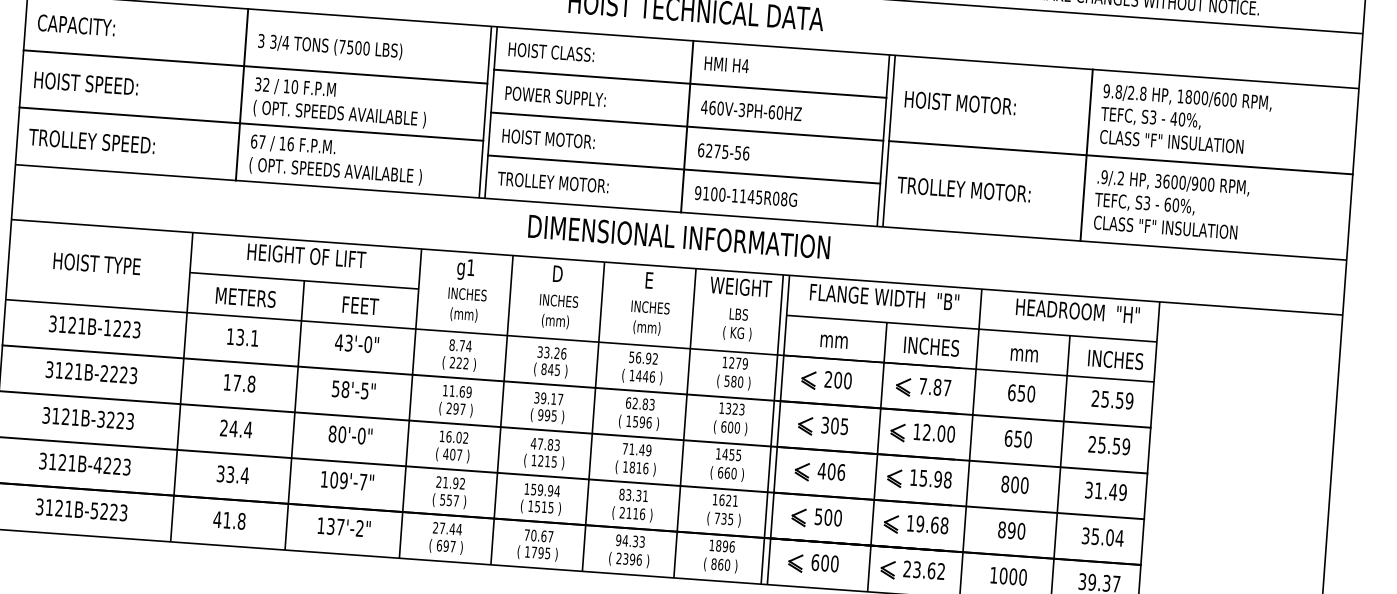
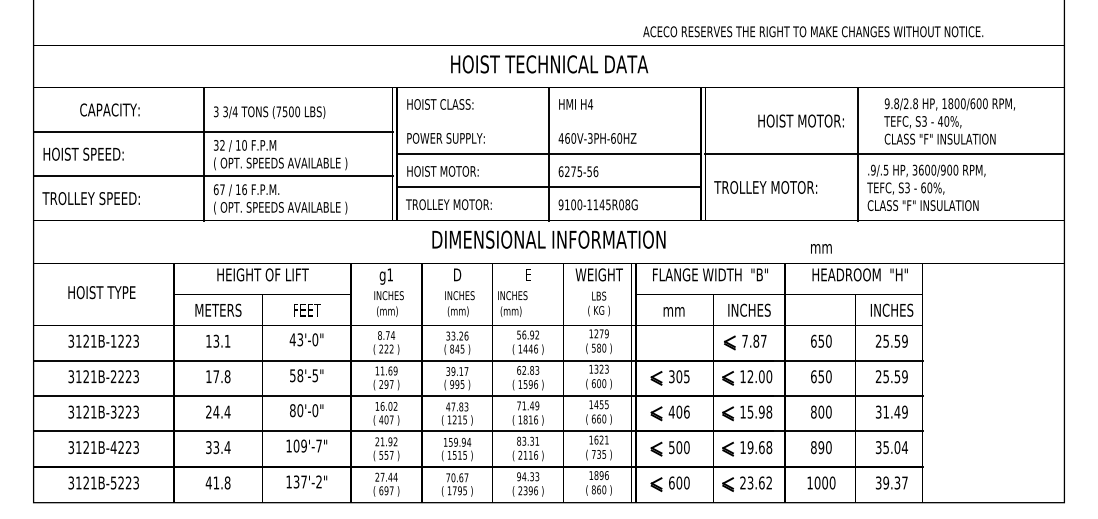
text: (76, 24) -> (109, 109), moved
line: (689, 84) -> (548, 121), removed
text: (959, 102) -> (800, 120), moved
text: (1185, 119) -> (949, 121), moved
text: (1120, 177) -> (885, 169), .9/.2 -> .9/.5
text: (649, 317) -> (512, 303), moved
text: (1024, 354) -> (821, 248), moved
part: (825, 380) -> (669, 342), removed

